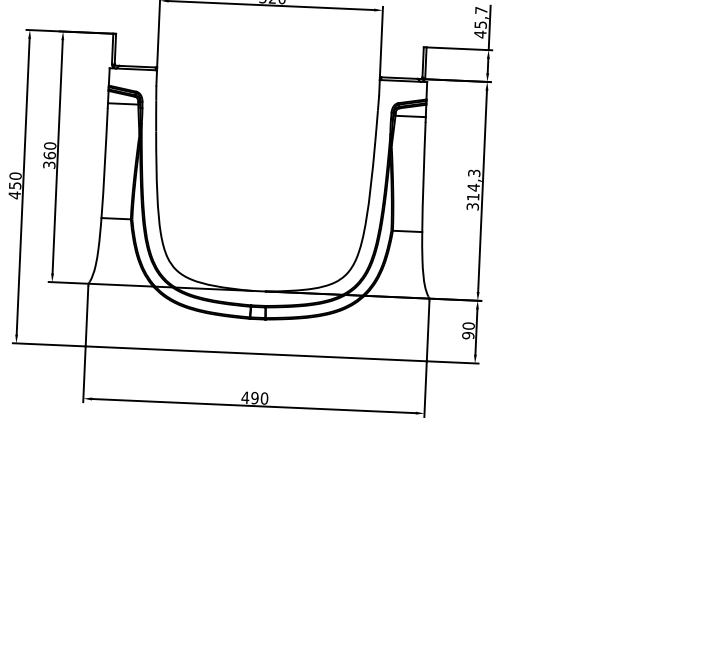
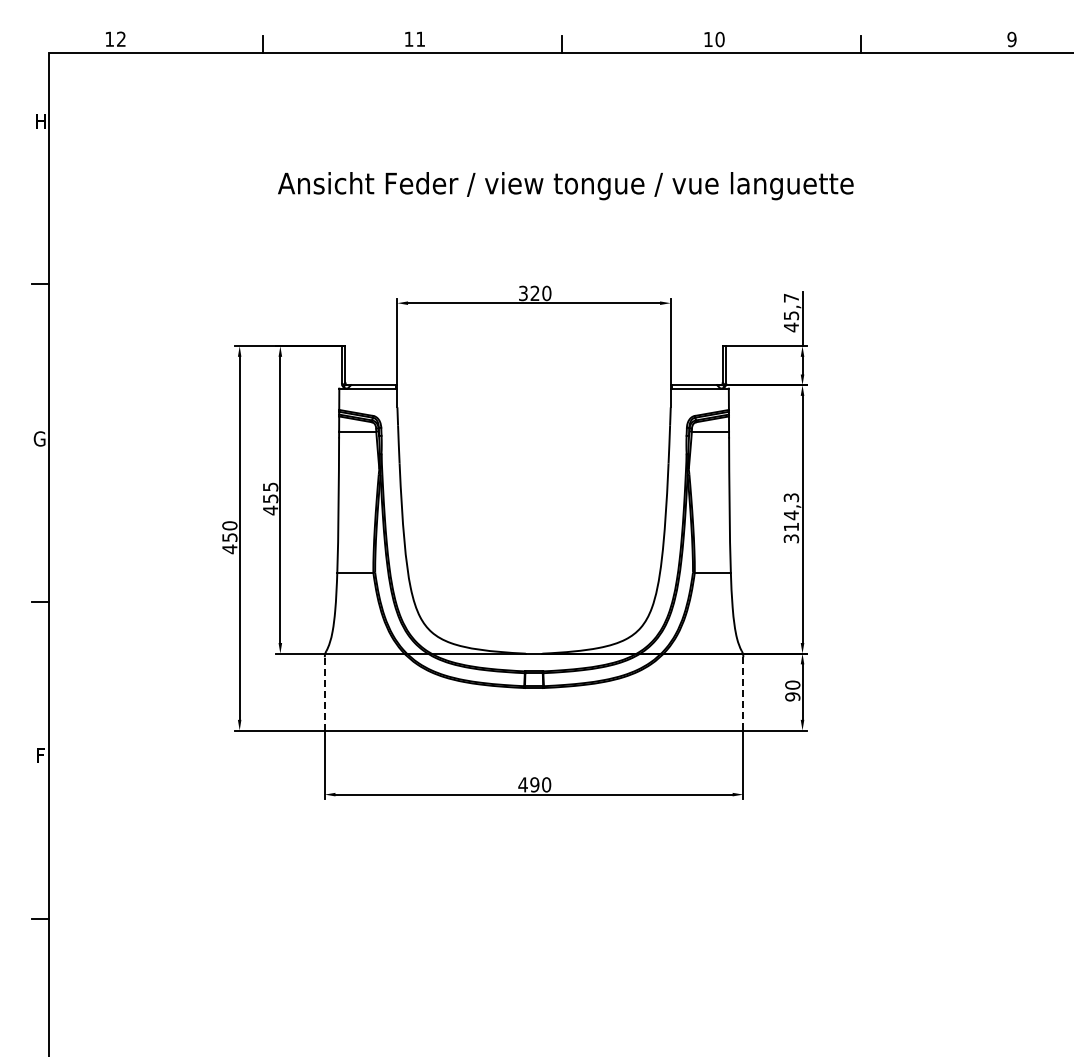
text: (49, 155) -> (270, 498), 360 -> 455
line: (86, 316) -> (324, 693), solid -> dashed
line: (428, 331) -> (743, 693), solid -> dashed

